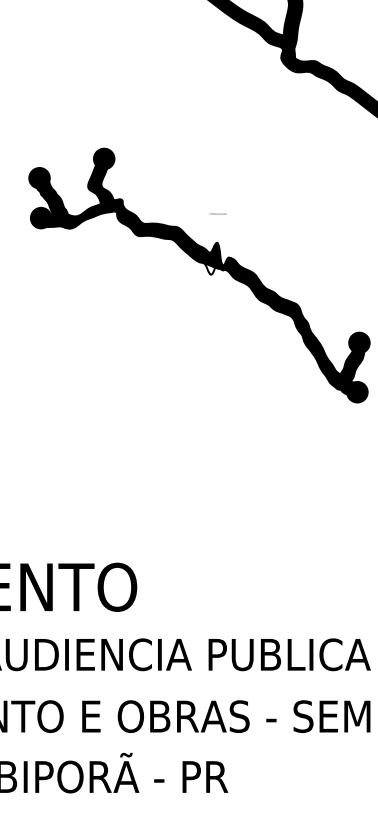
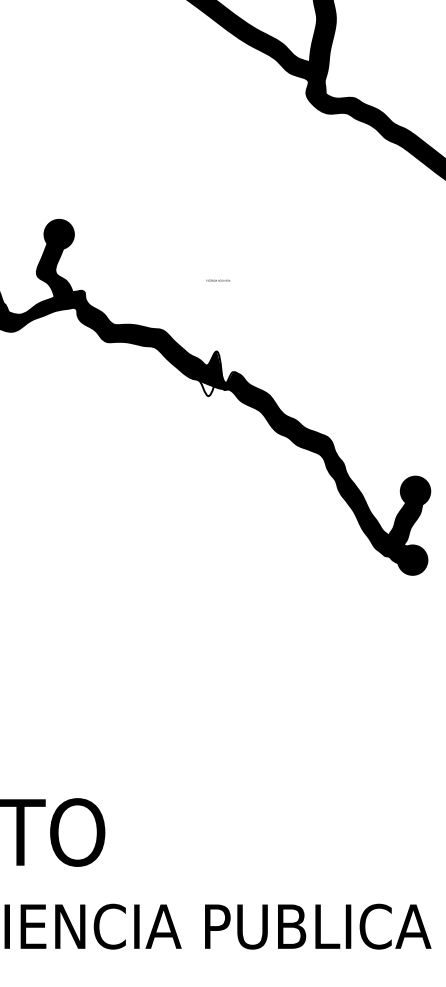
text: (217, 213) -> (217, 279), moved

